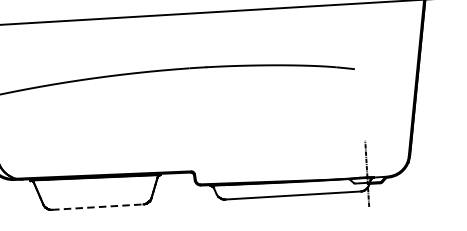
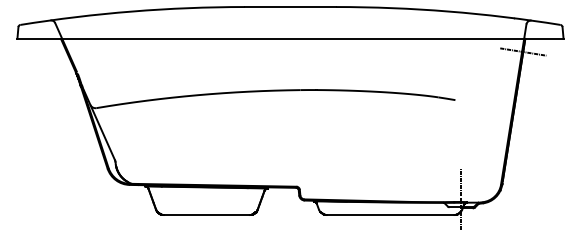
line: (424, 13) -> (523, 51), added
line: (97, 207) -> (206, 215), dashed -> solid

